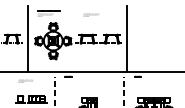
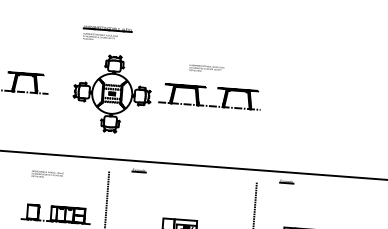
text: (91, 14) -> (206, 67), moved
line: (28, 38) -> (59, 84), removed
line: (126, 38) -> (268, 100), removed

